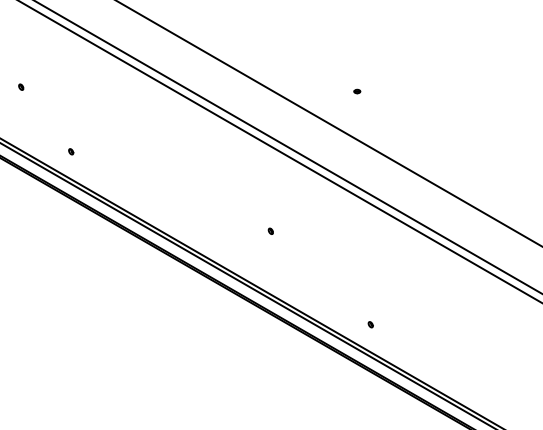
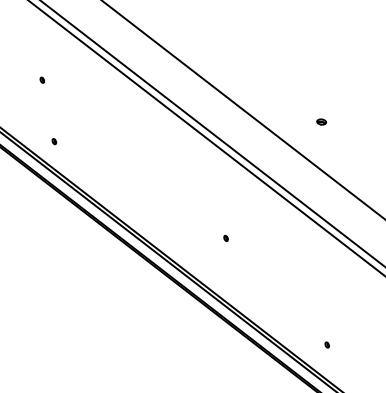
part: (21, 86) -> (42, 79), moved
part: (357, 91) -> (321, 122), size x1.6
part: (370, 324) -> (327, 344), moved

